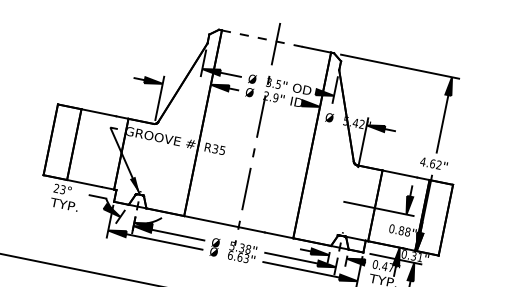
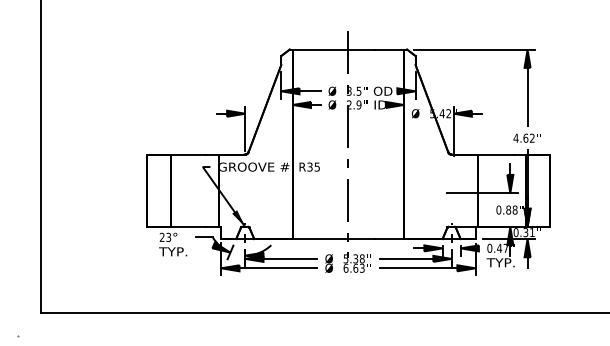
line: (262, 38) -> (334, 49), dashed -> solid

